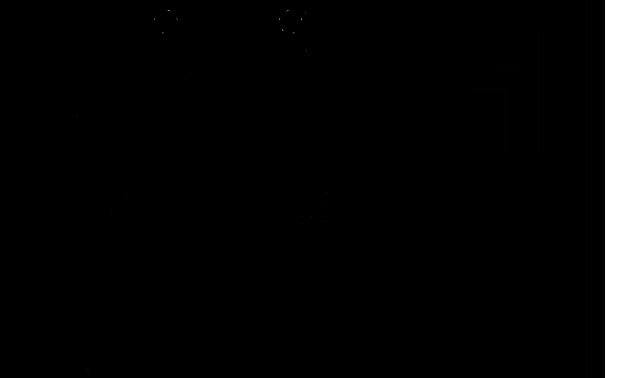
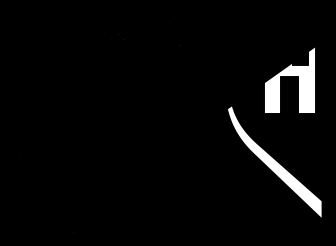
fill: (488, 94) -> (289, 79), removed
fill: (460, 249) -> (274, 162), removed

